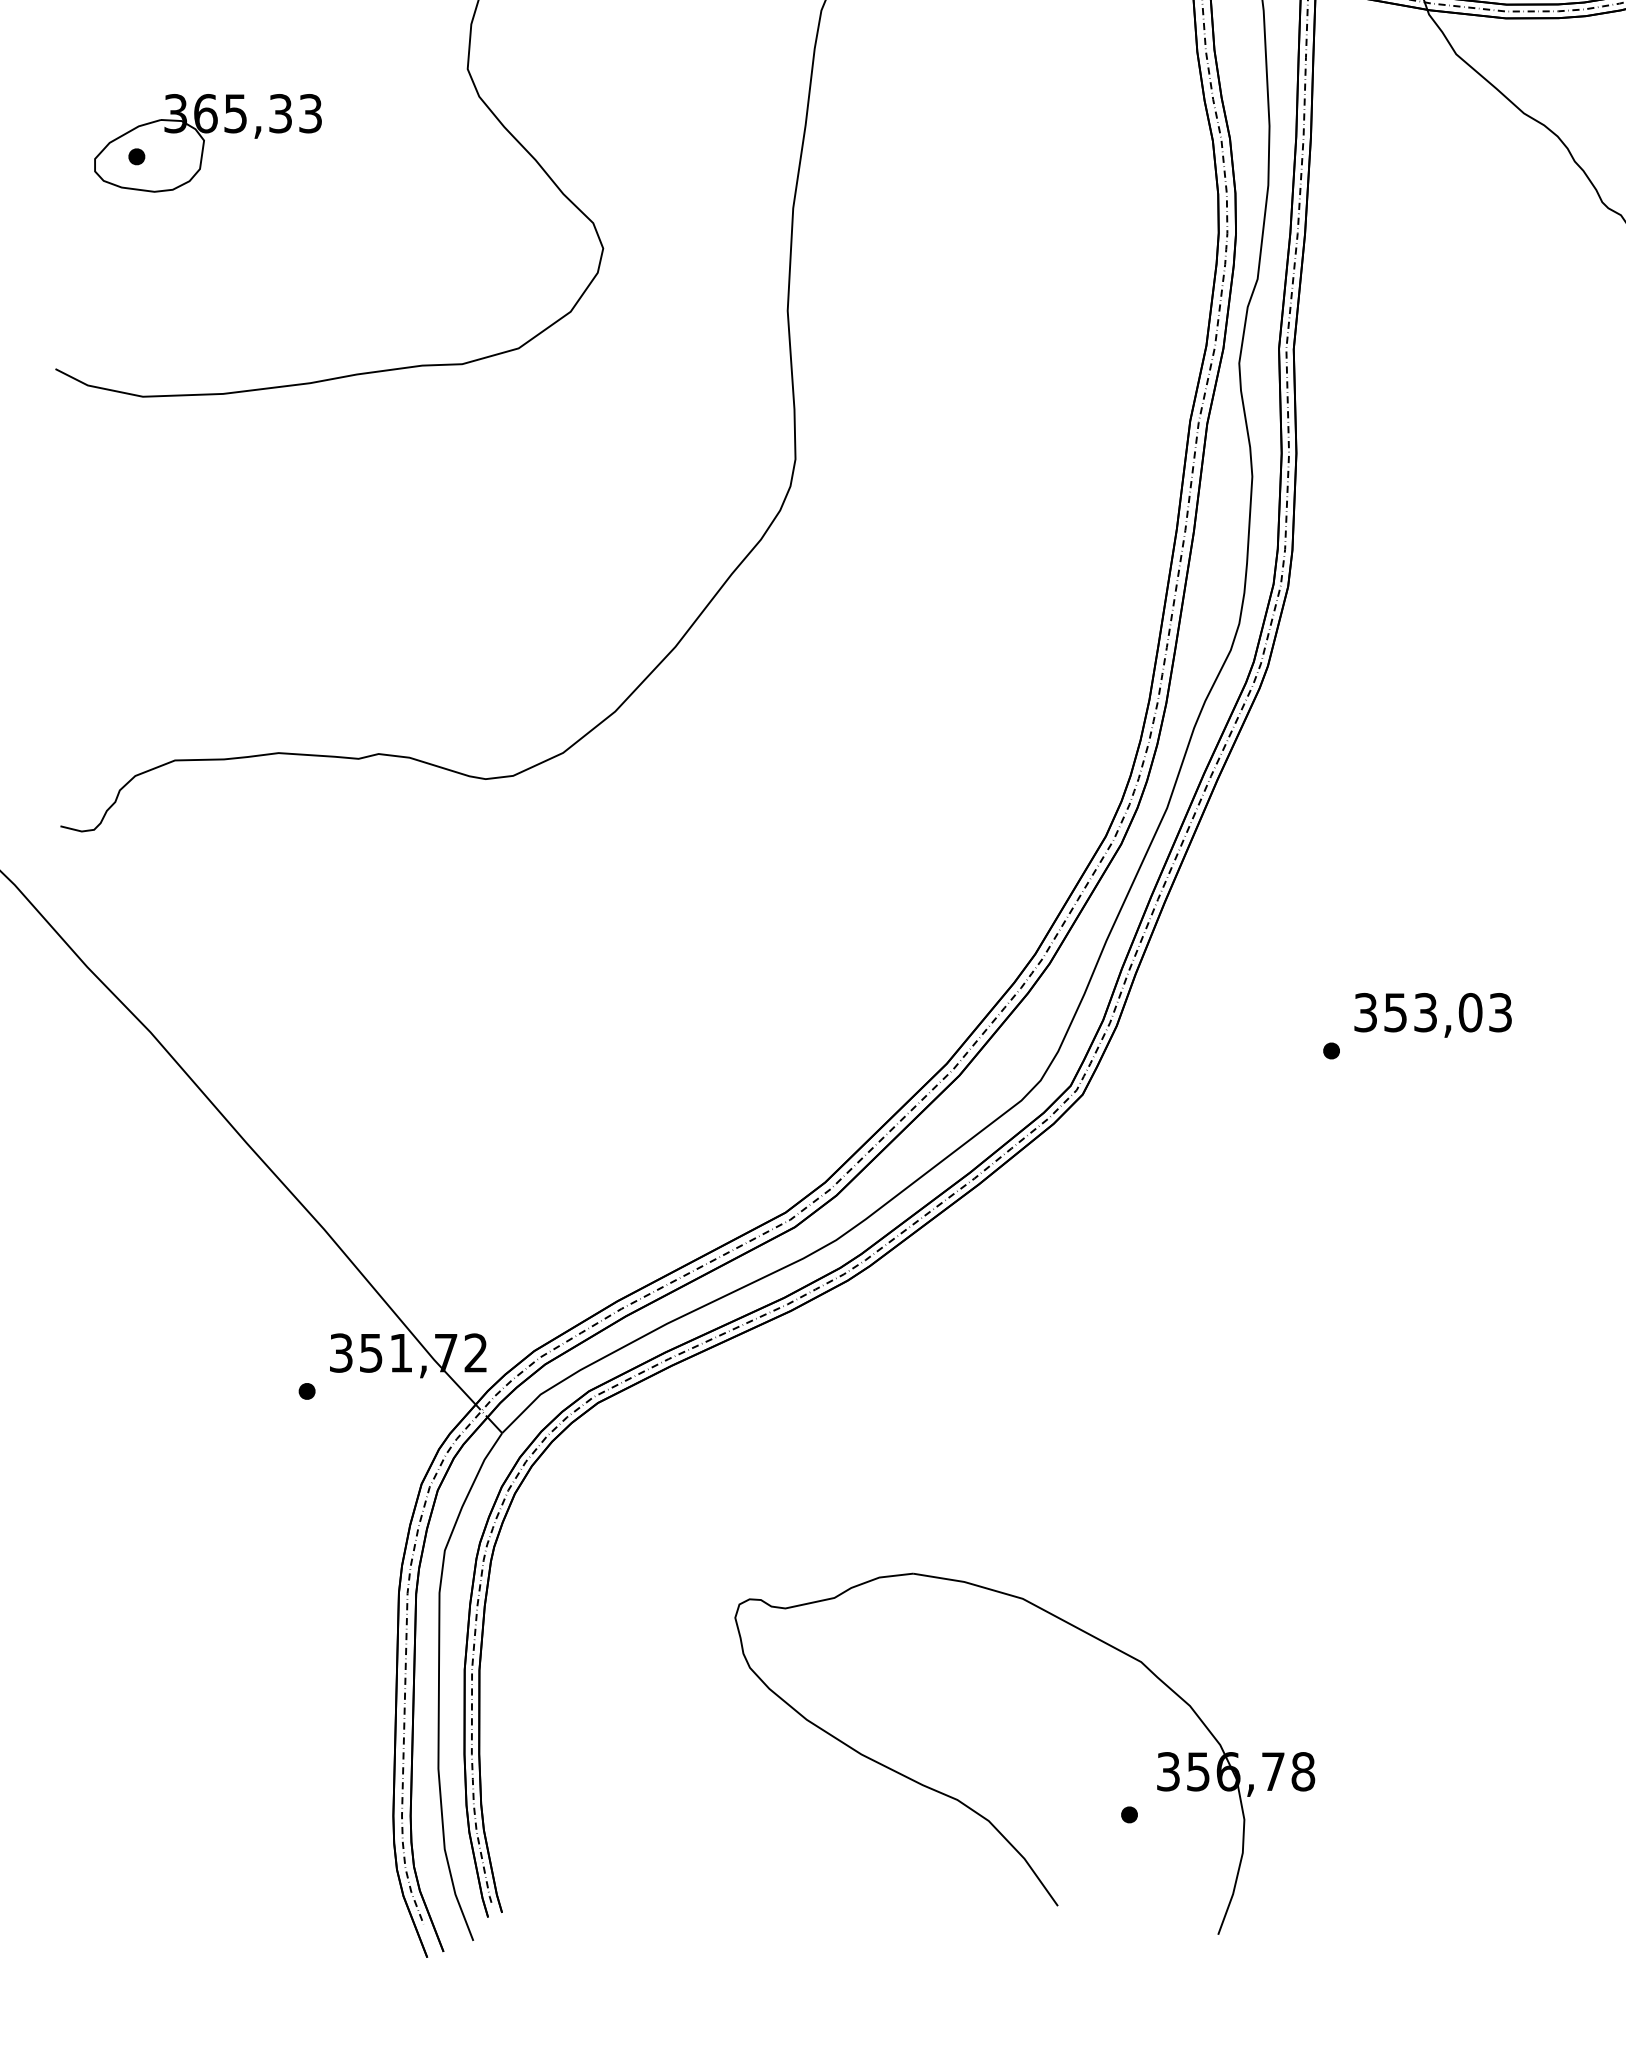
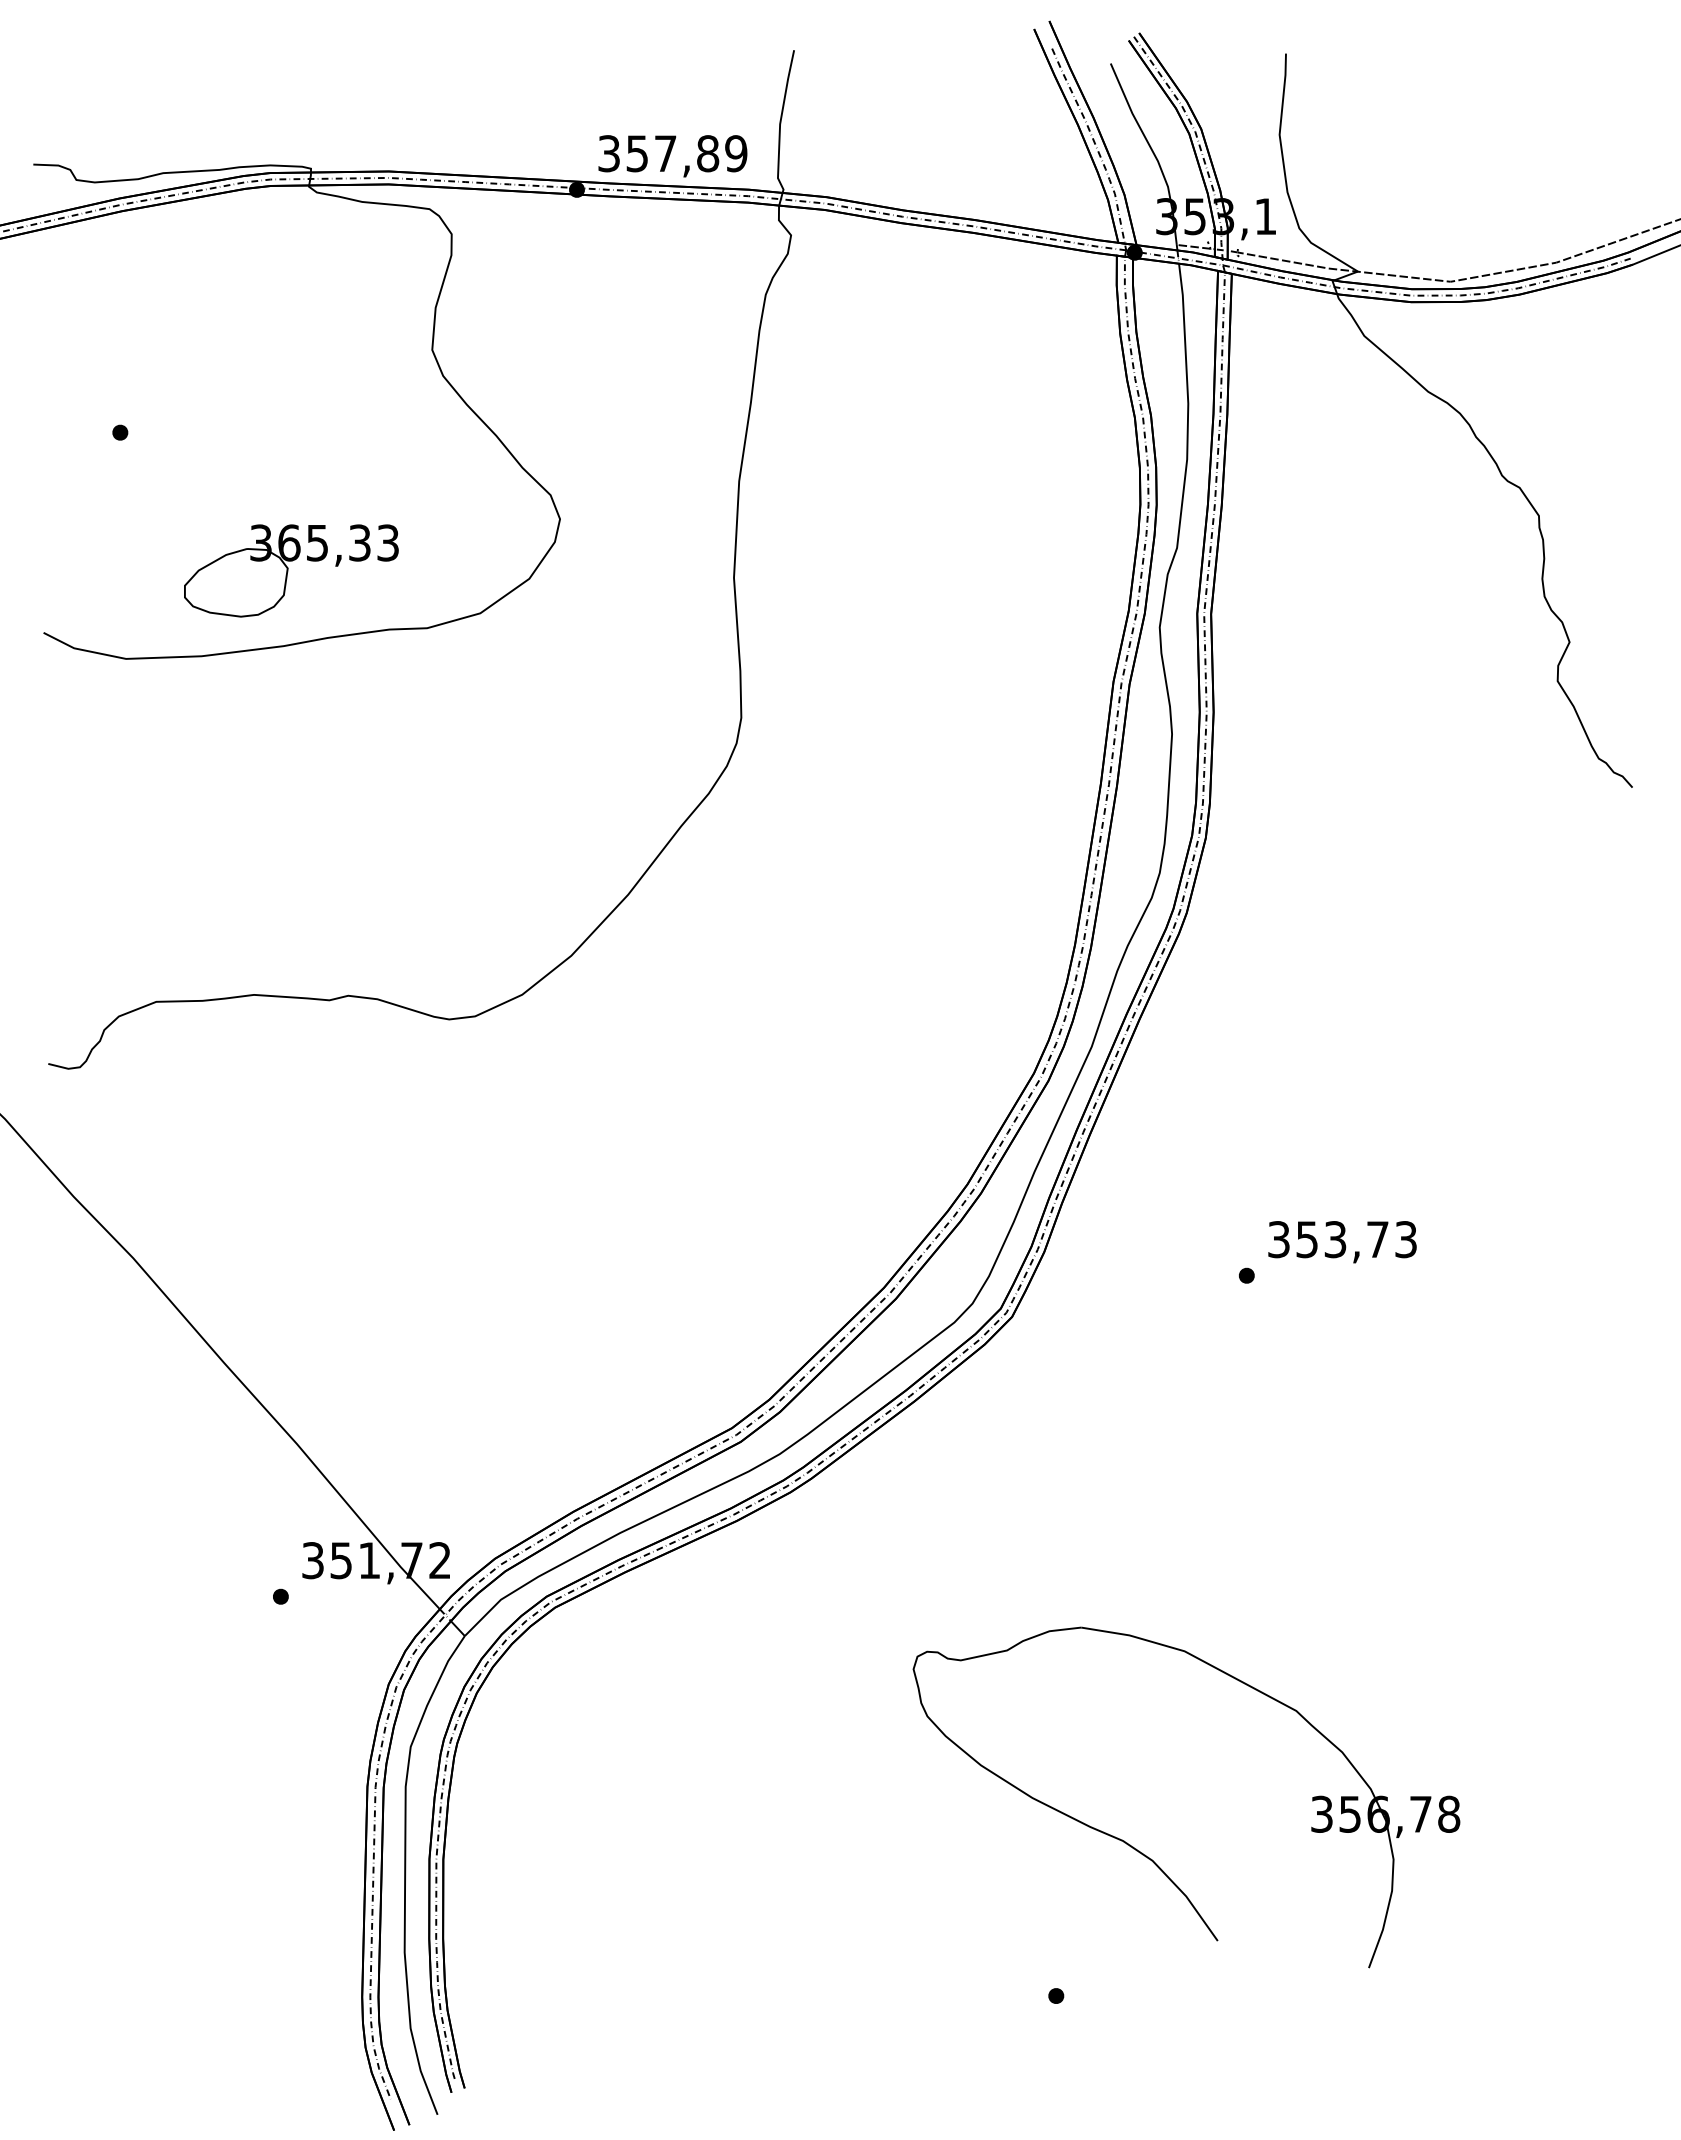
part: (208, 142) -> (291, 570), moved
text: (1470, 1012) -> (1377, 1239), 353,03 -> 353,73
part: (984, 1816) -> (1148, 1856), moved

